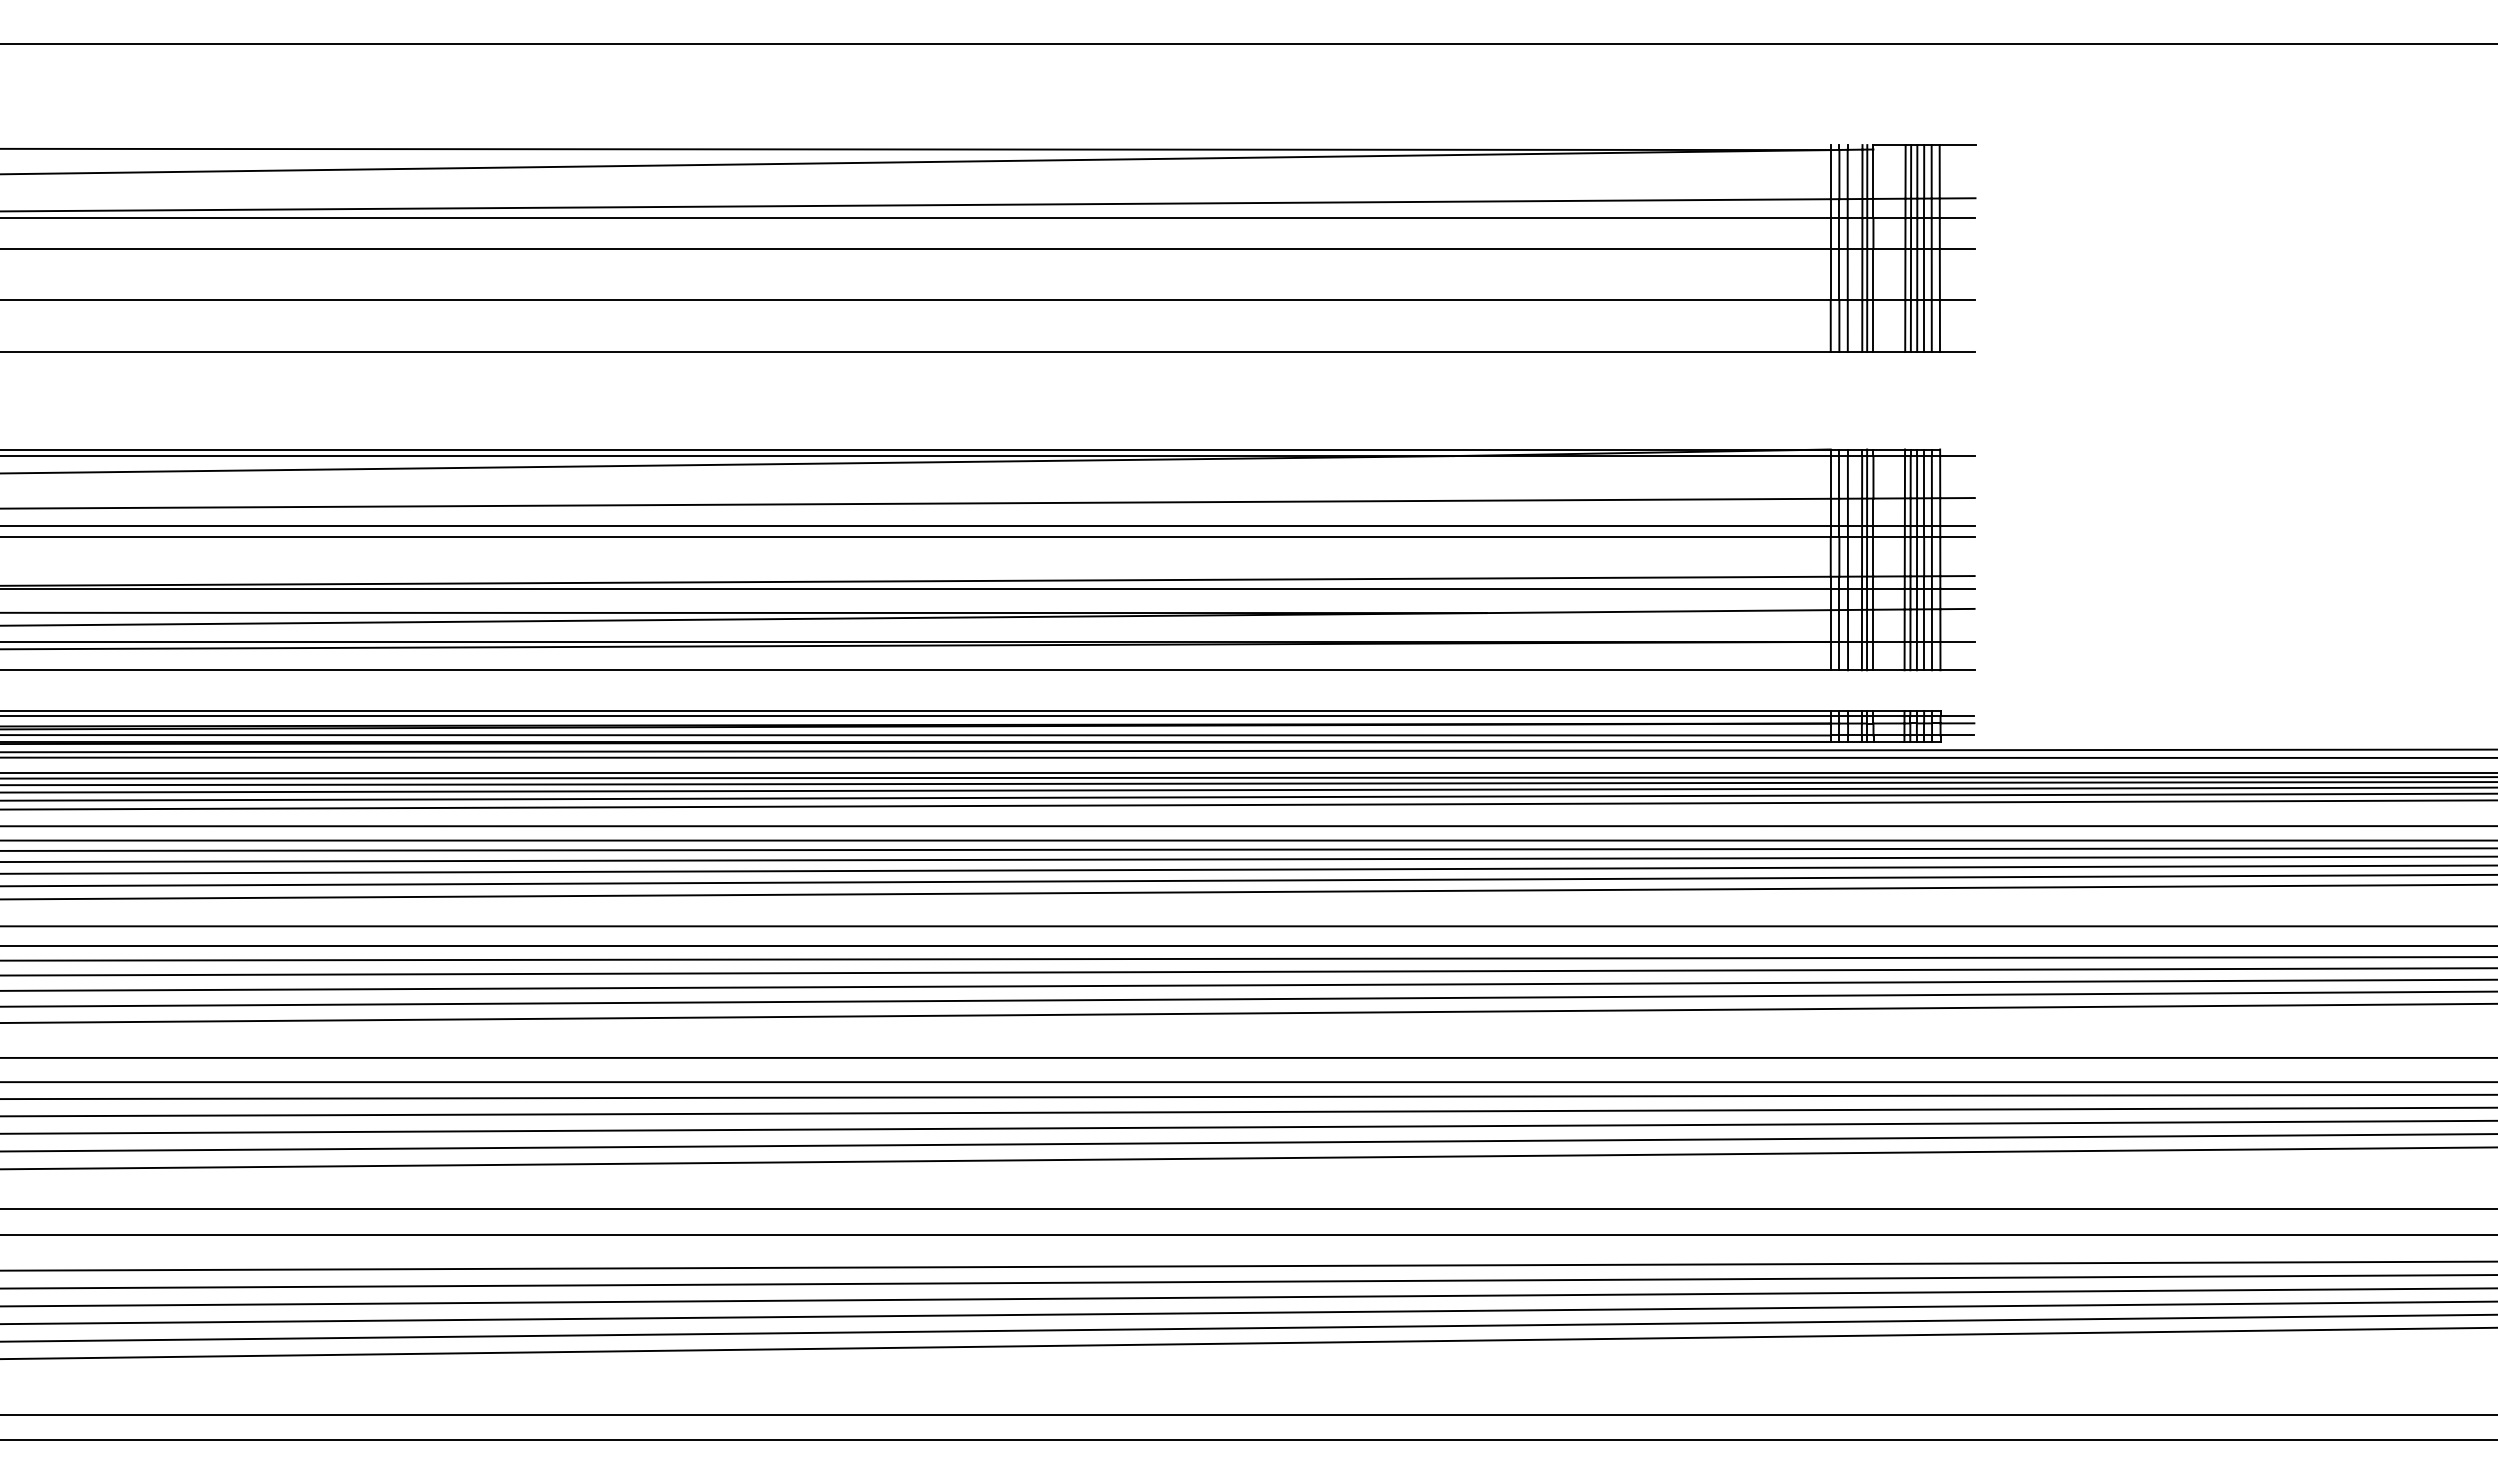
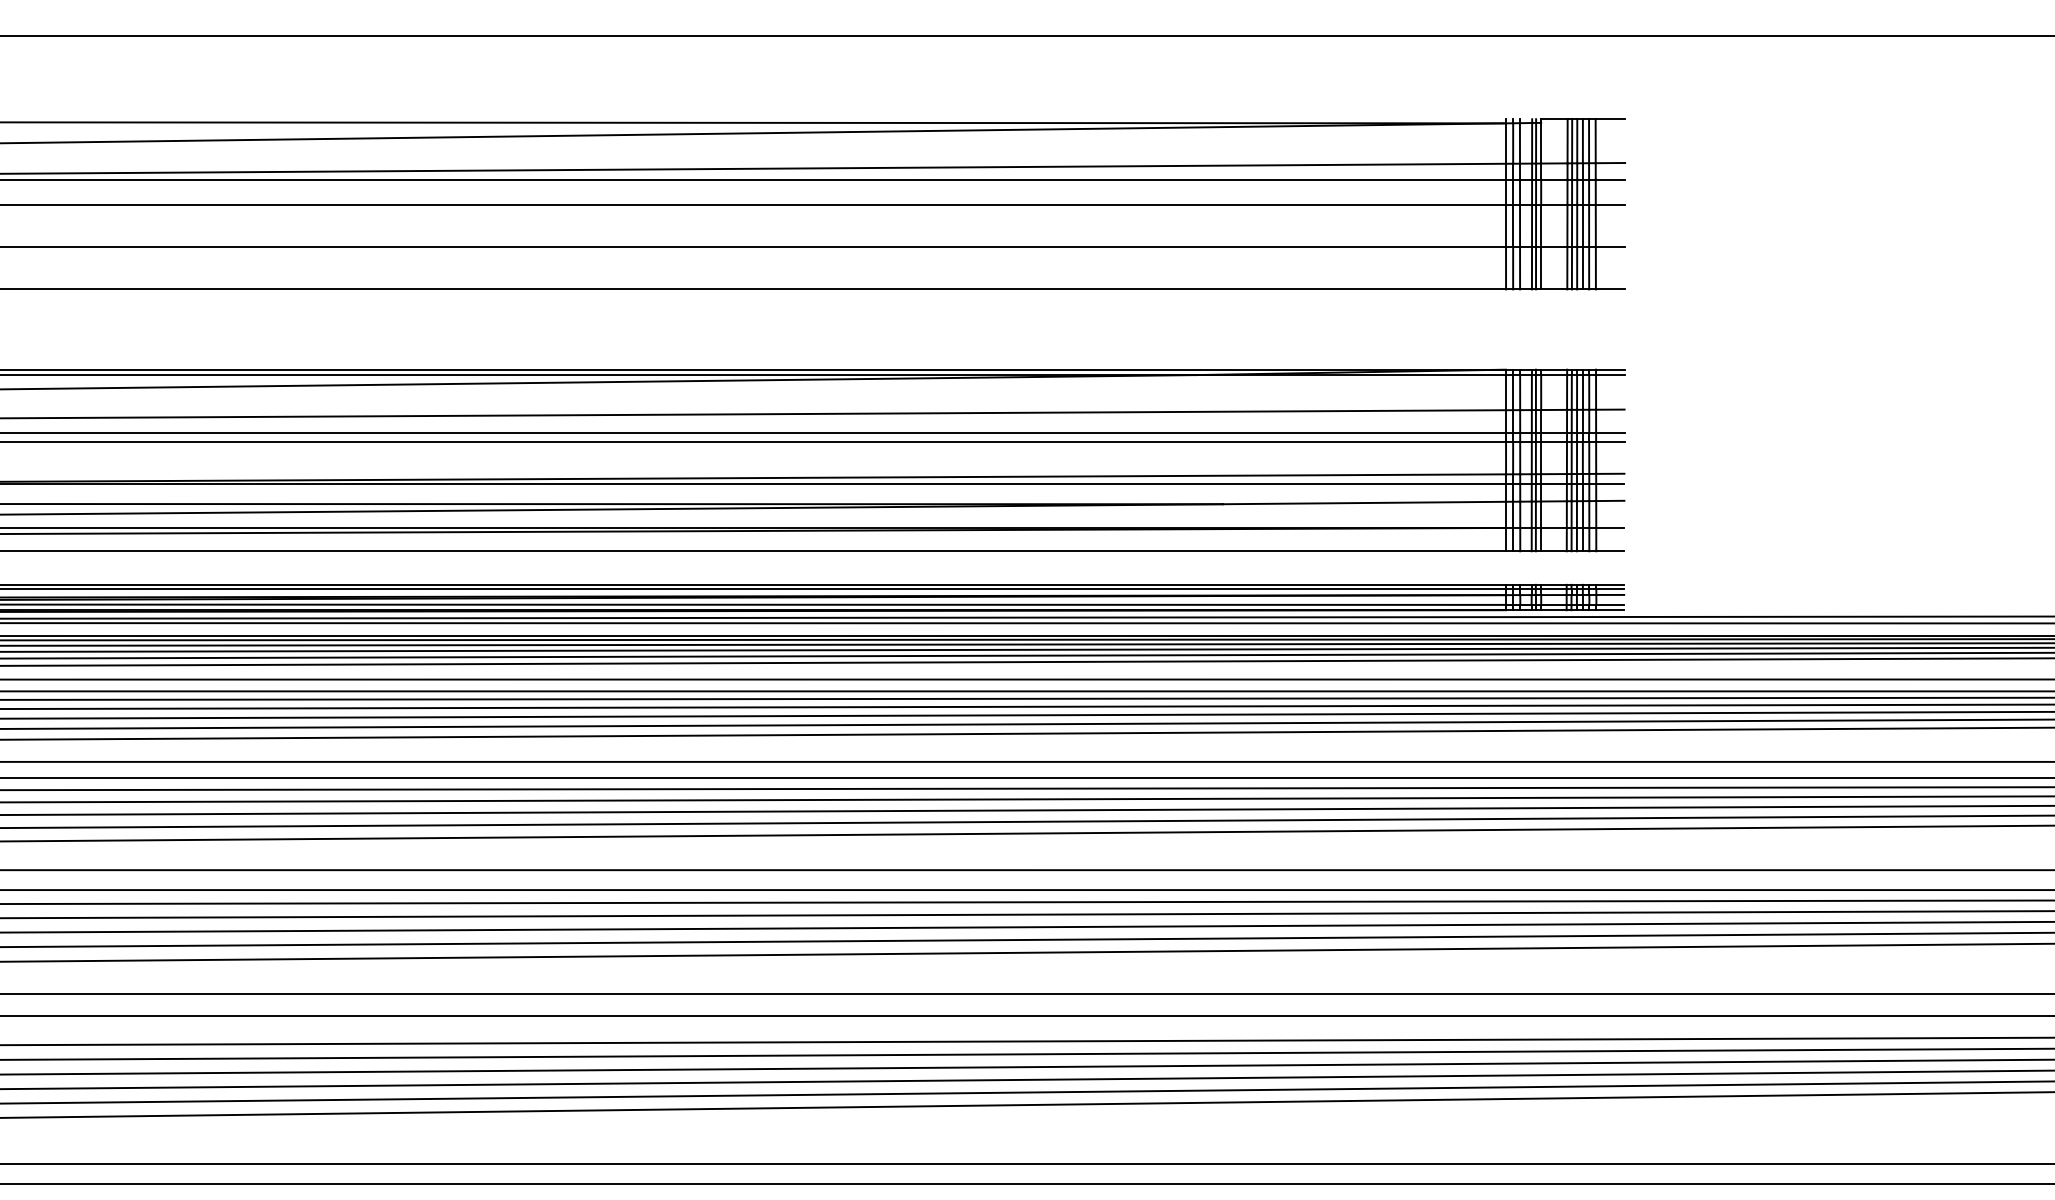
line: (1957, 449) -> (1610, 369), added
line: (1957, 711) -> (1610, 585), added
line: (1957, 741) -> (1610, 609), added

